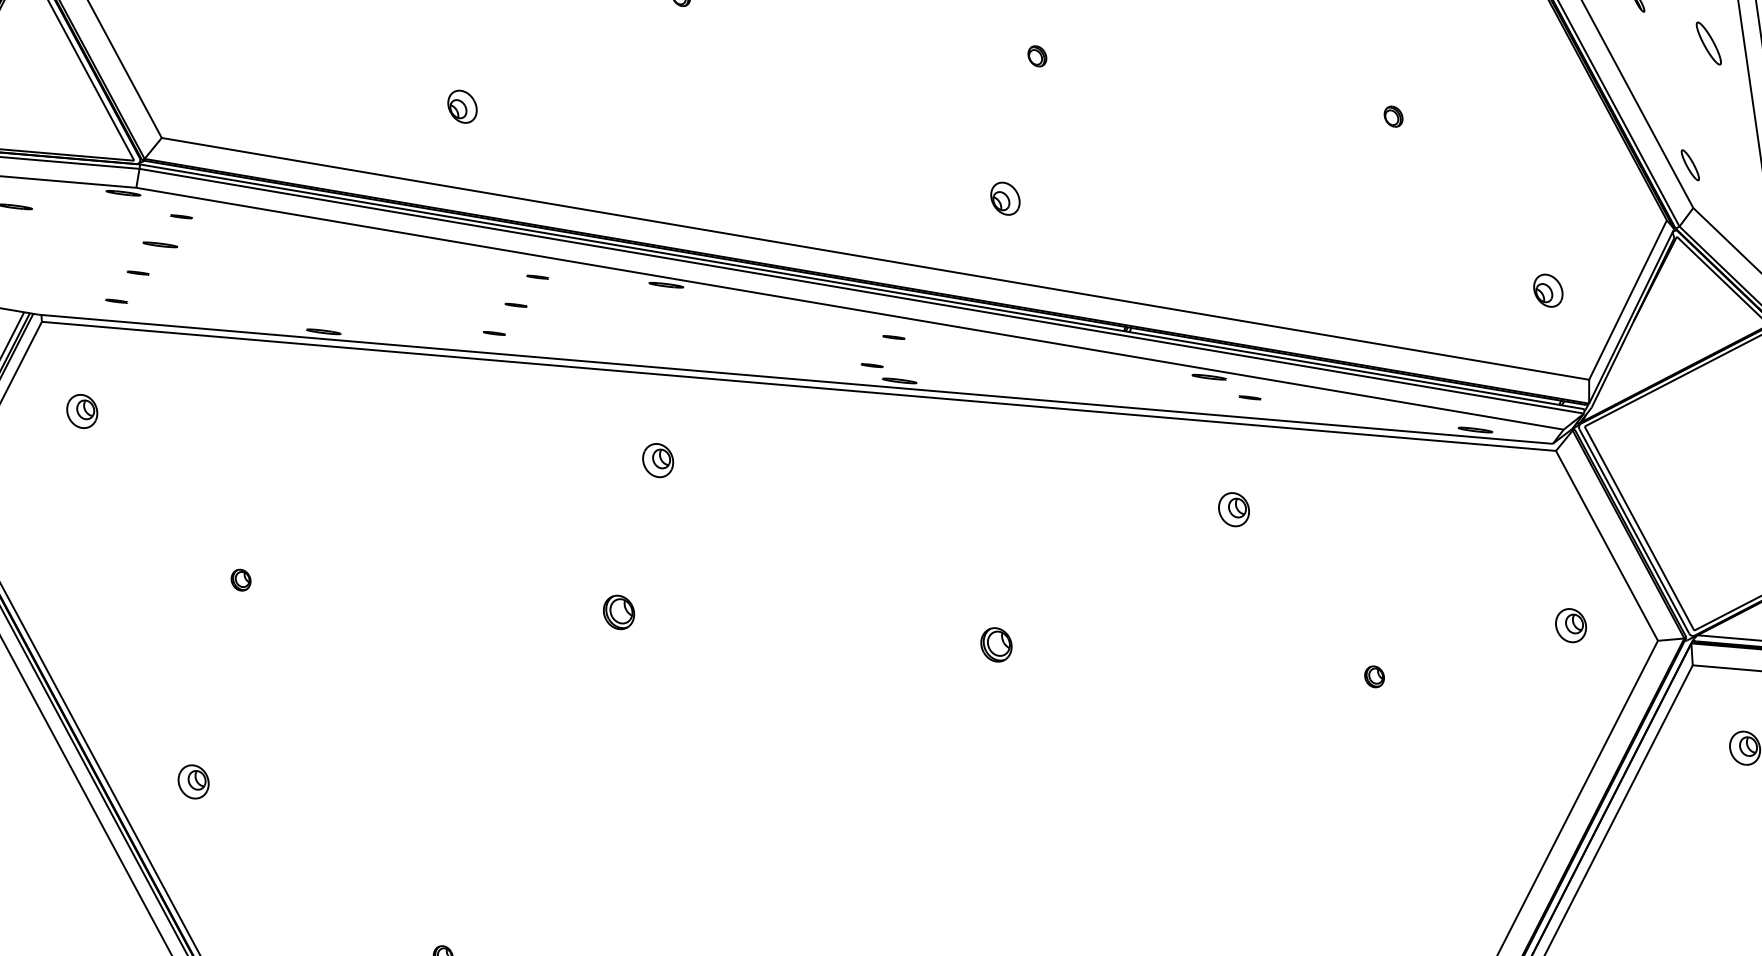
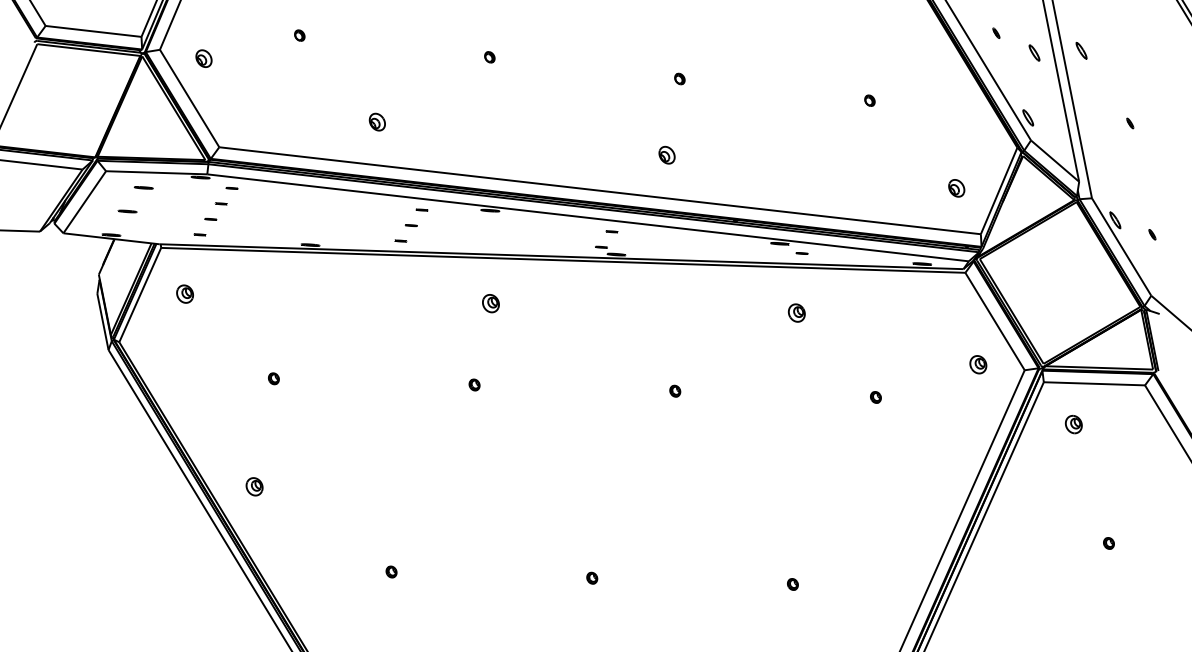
part: (1708, 42) -> (1034, 52), size x0.71
part: (158, 244) -> (220, 203), size x0.62
part: (618, 611) -> (474, 384), size x0.62
part: (997, 643) -> (675, 390), size x0.62

